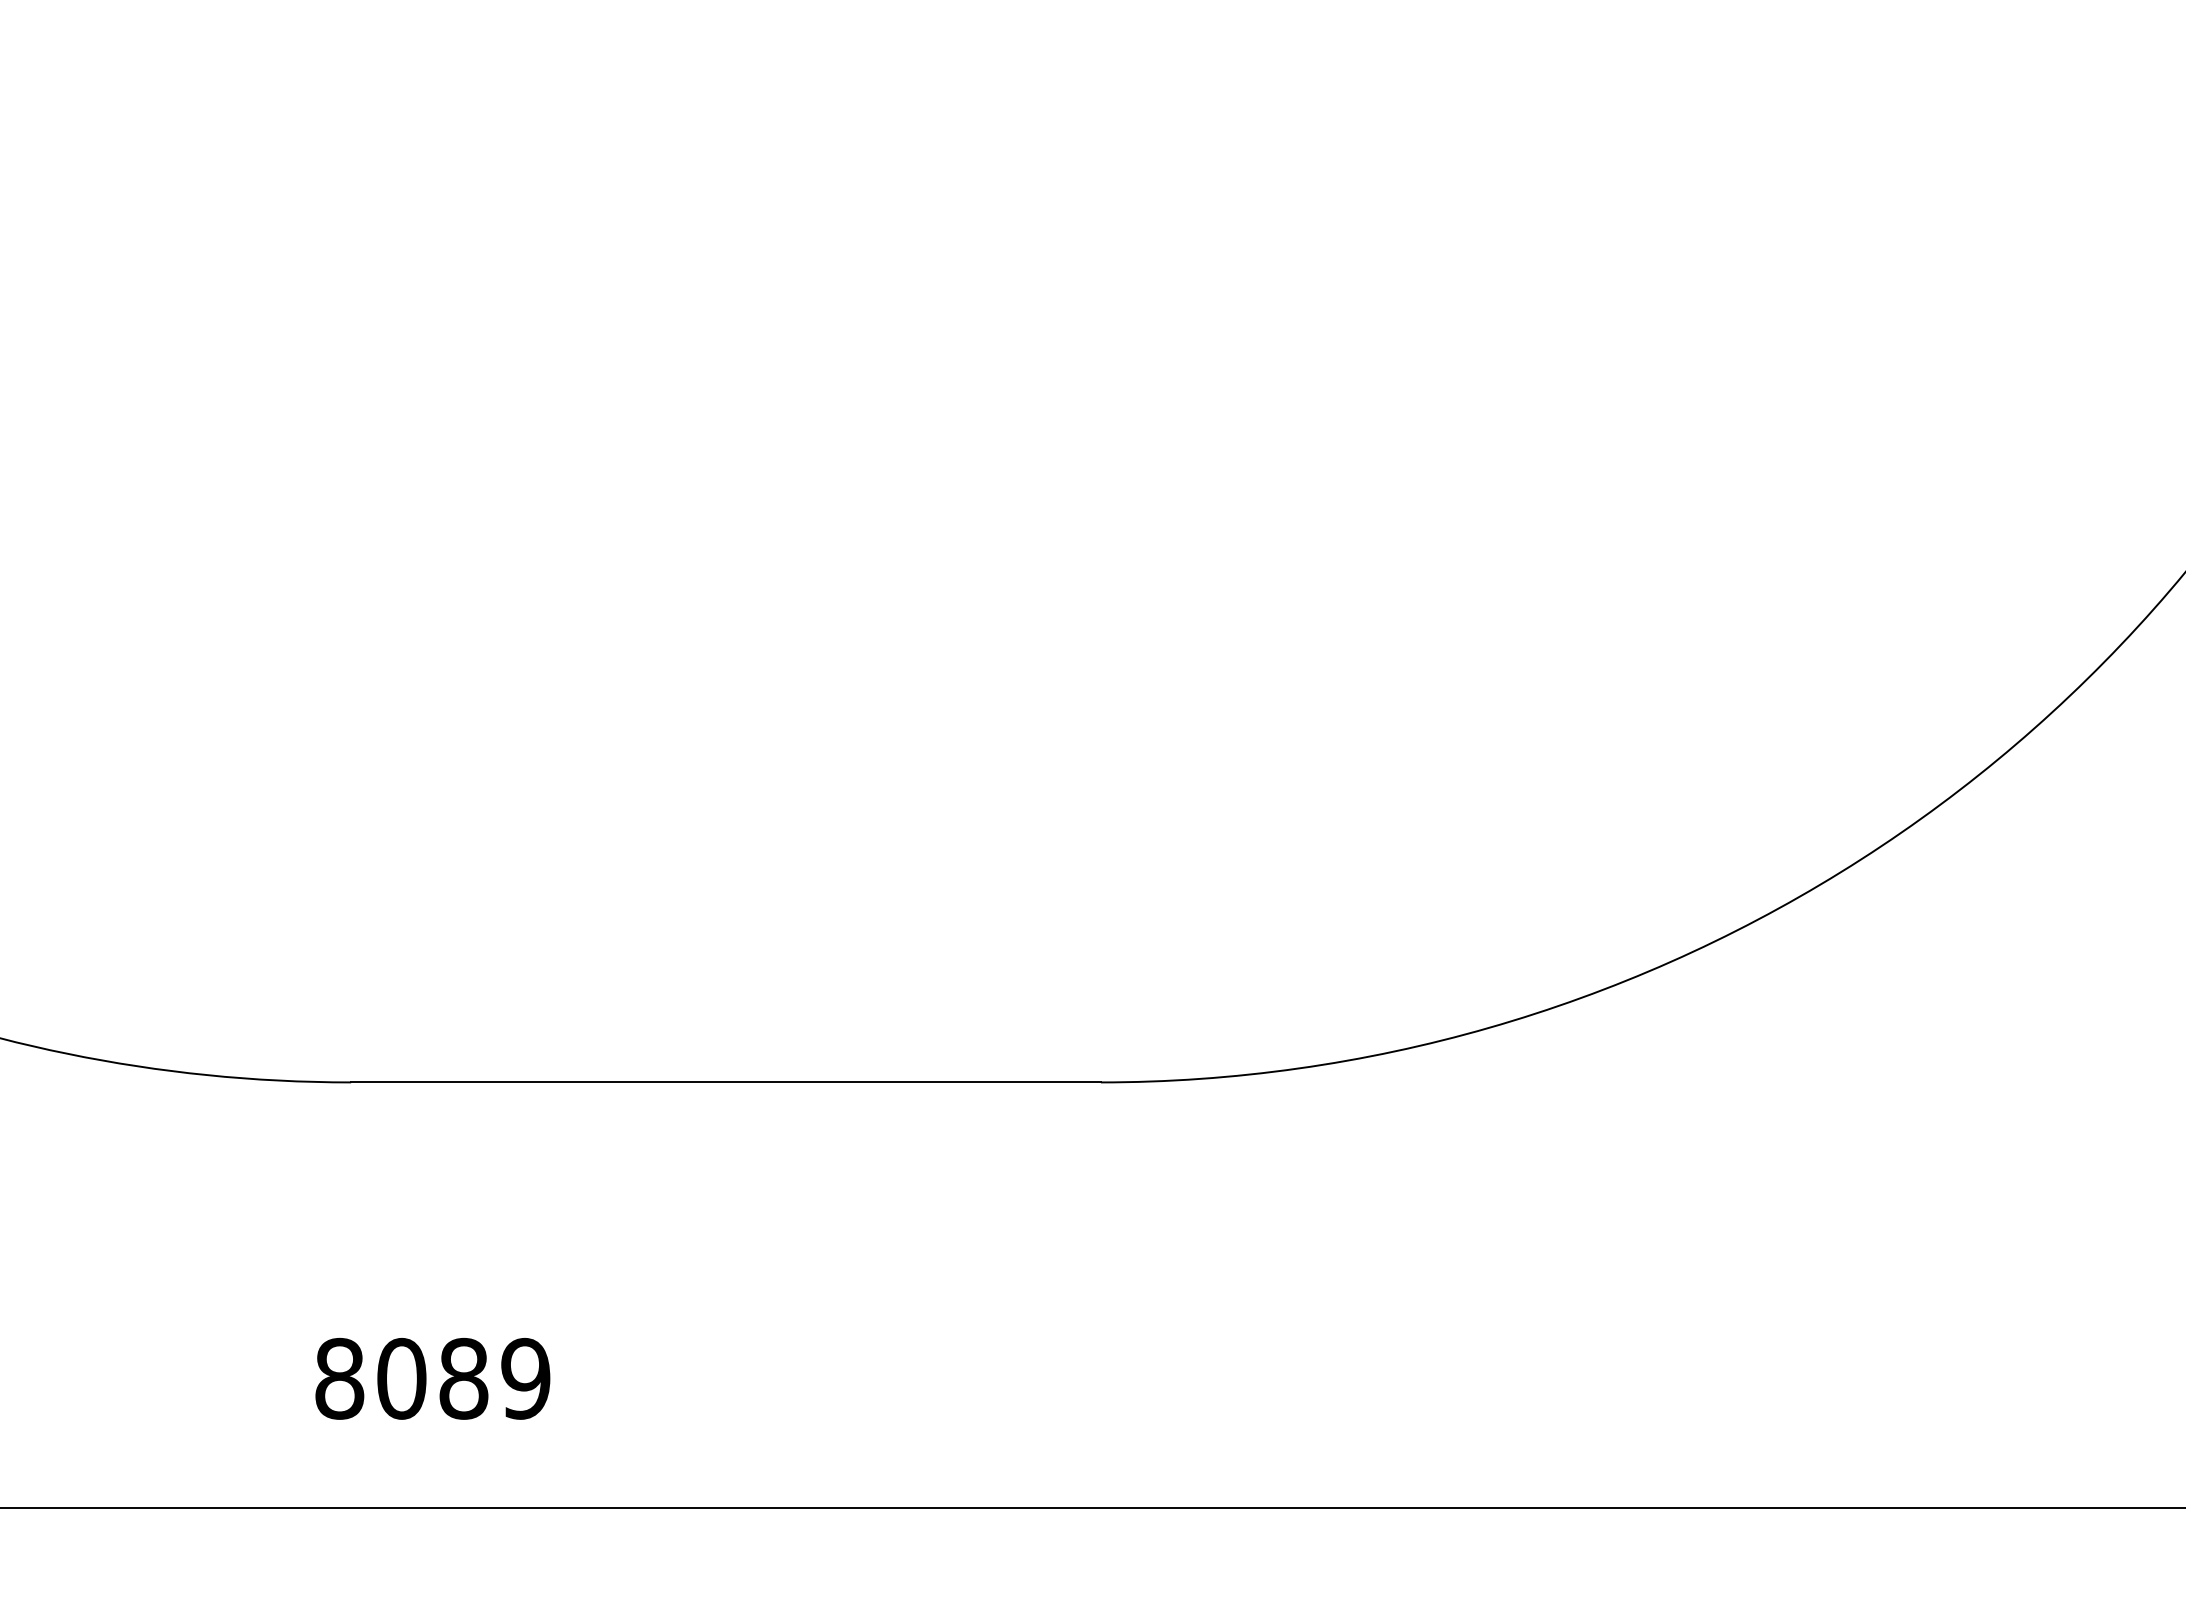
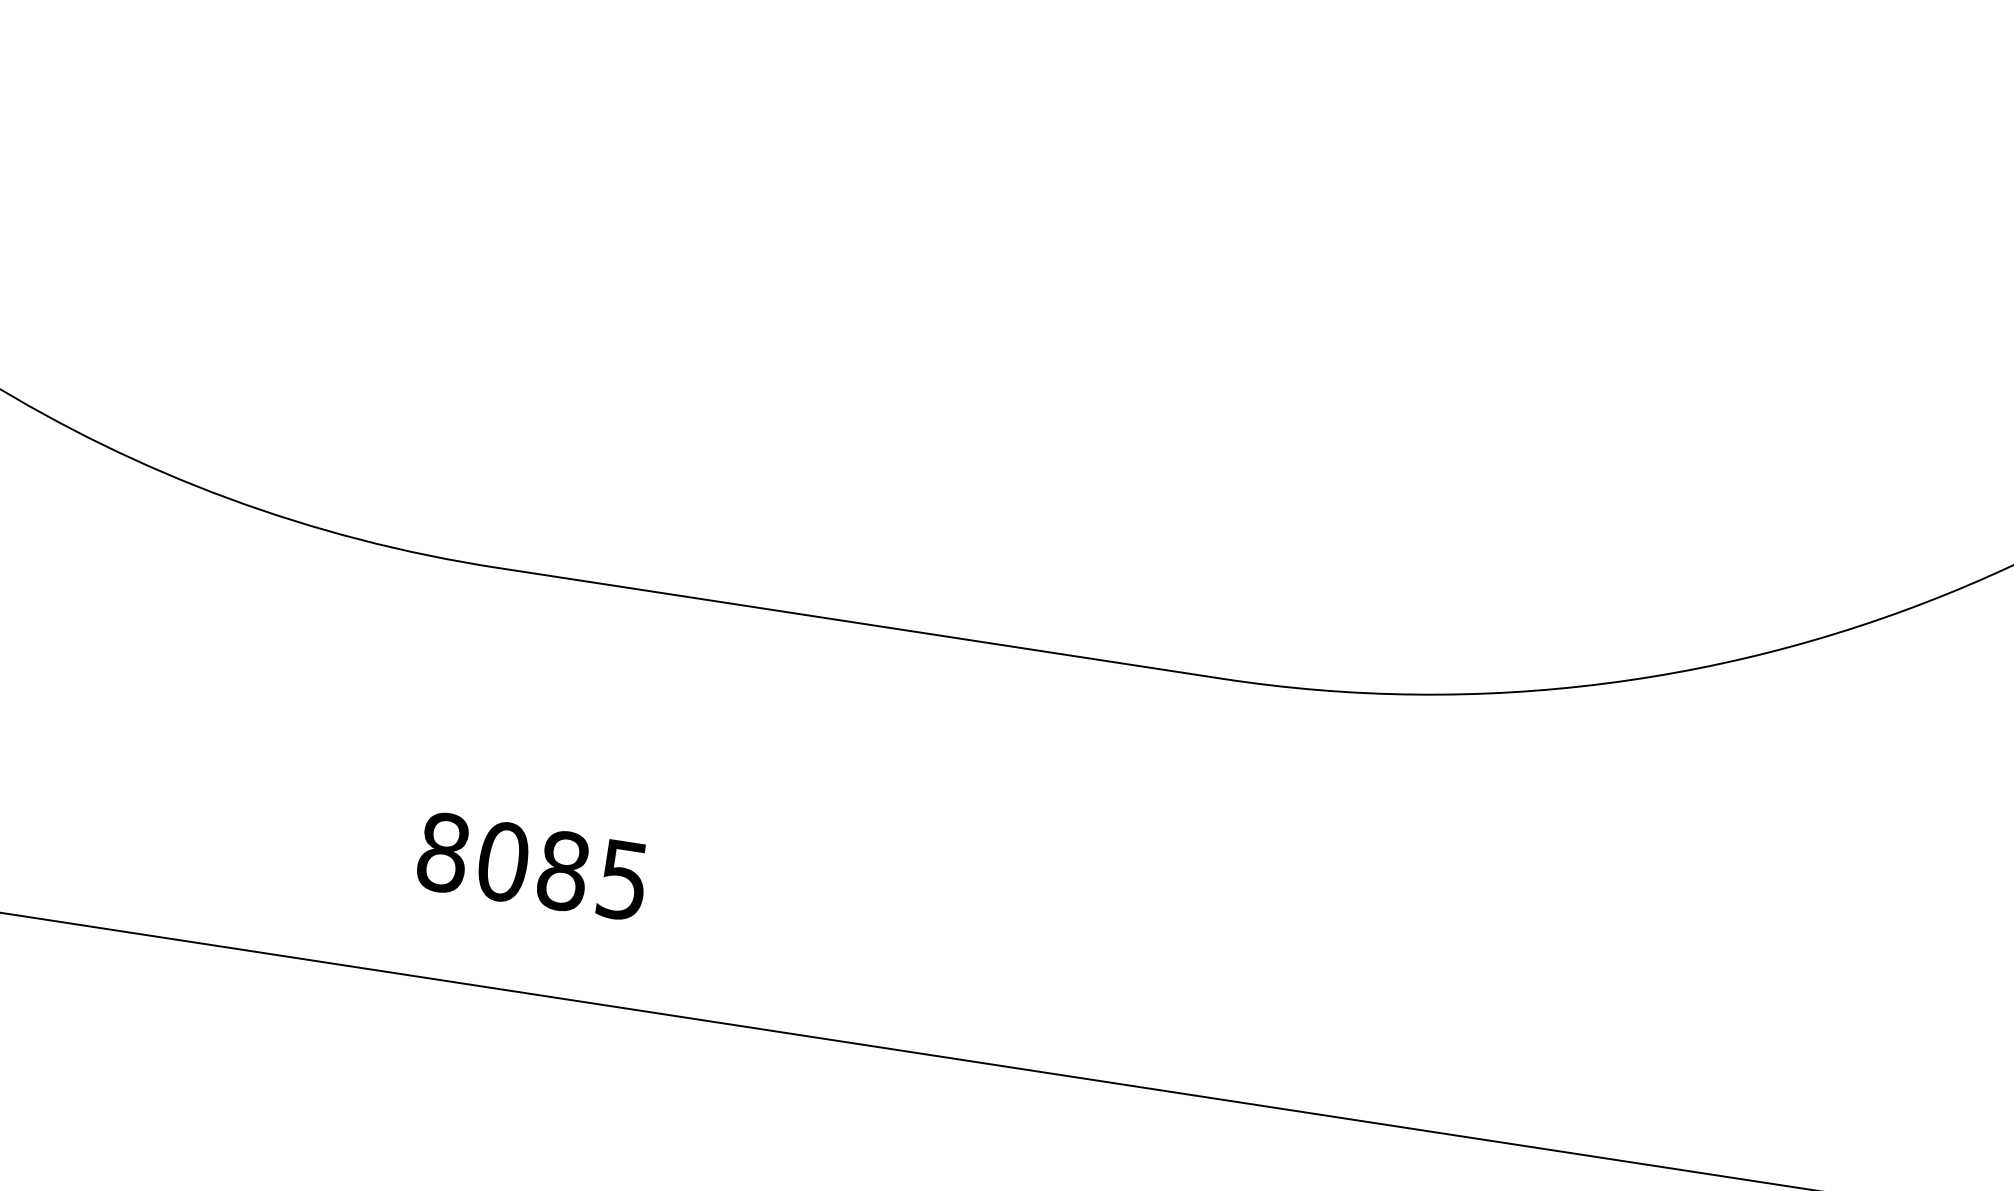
text: (525, 1378) -> (622, 879), 8089 -> 8085

